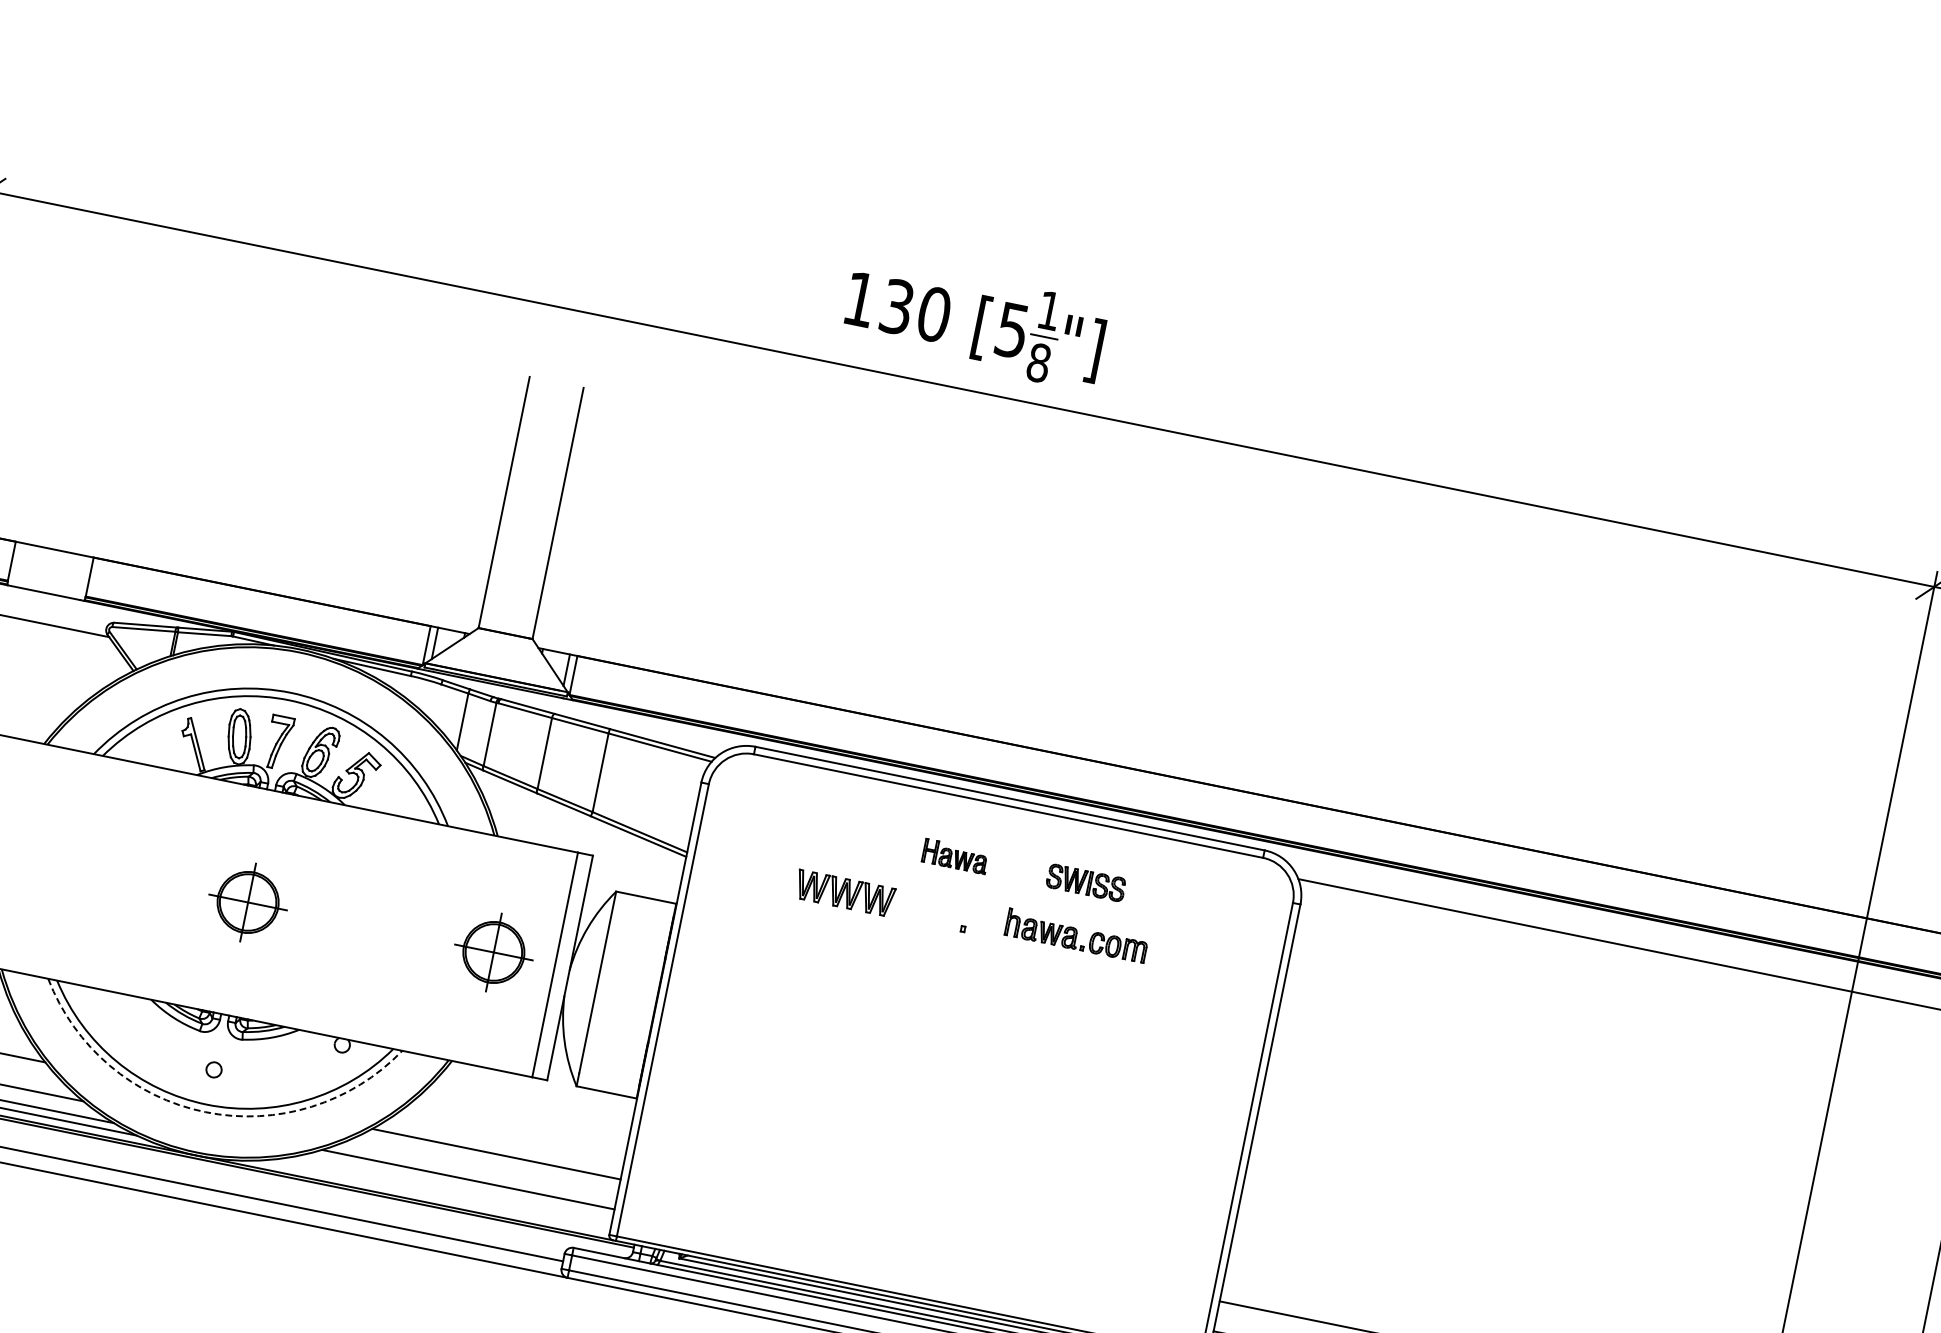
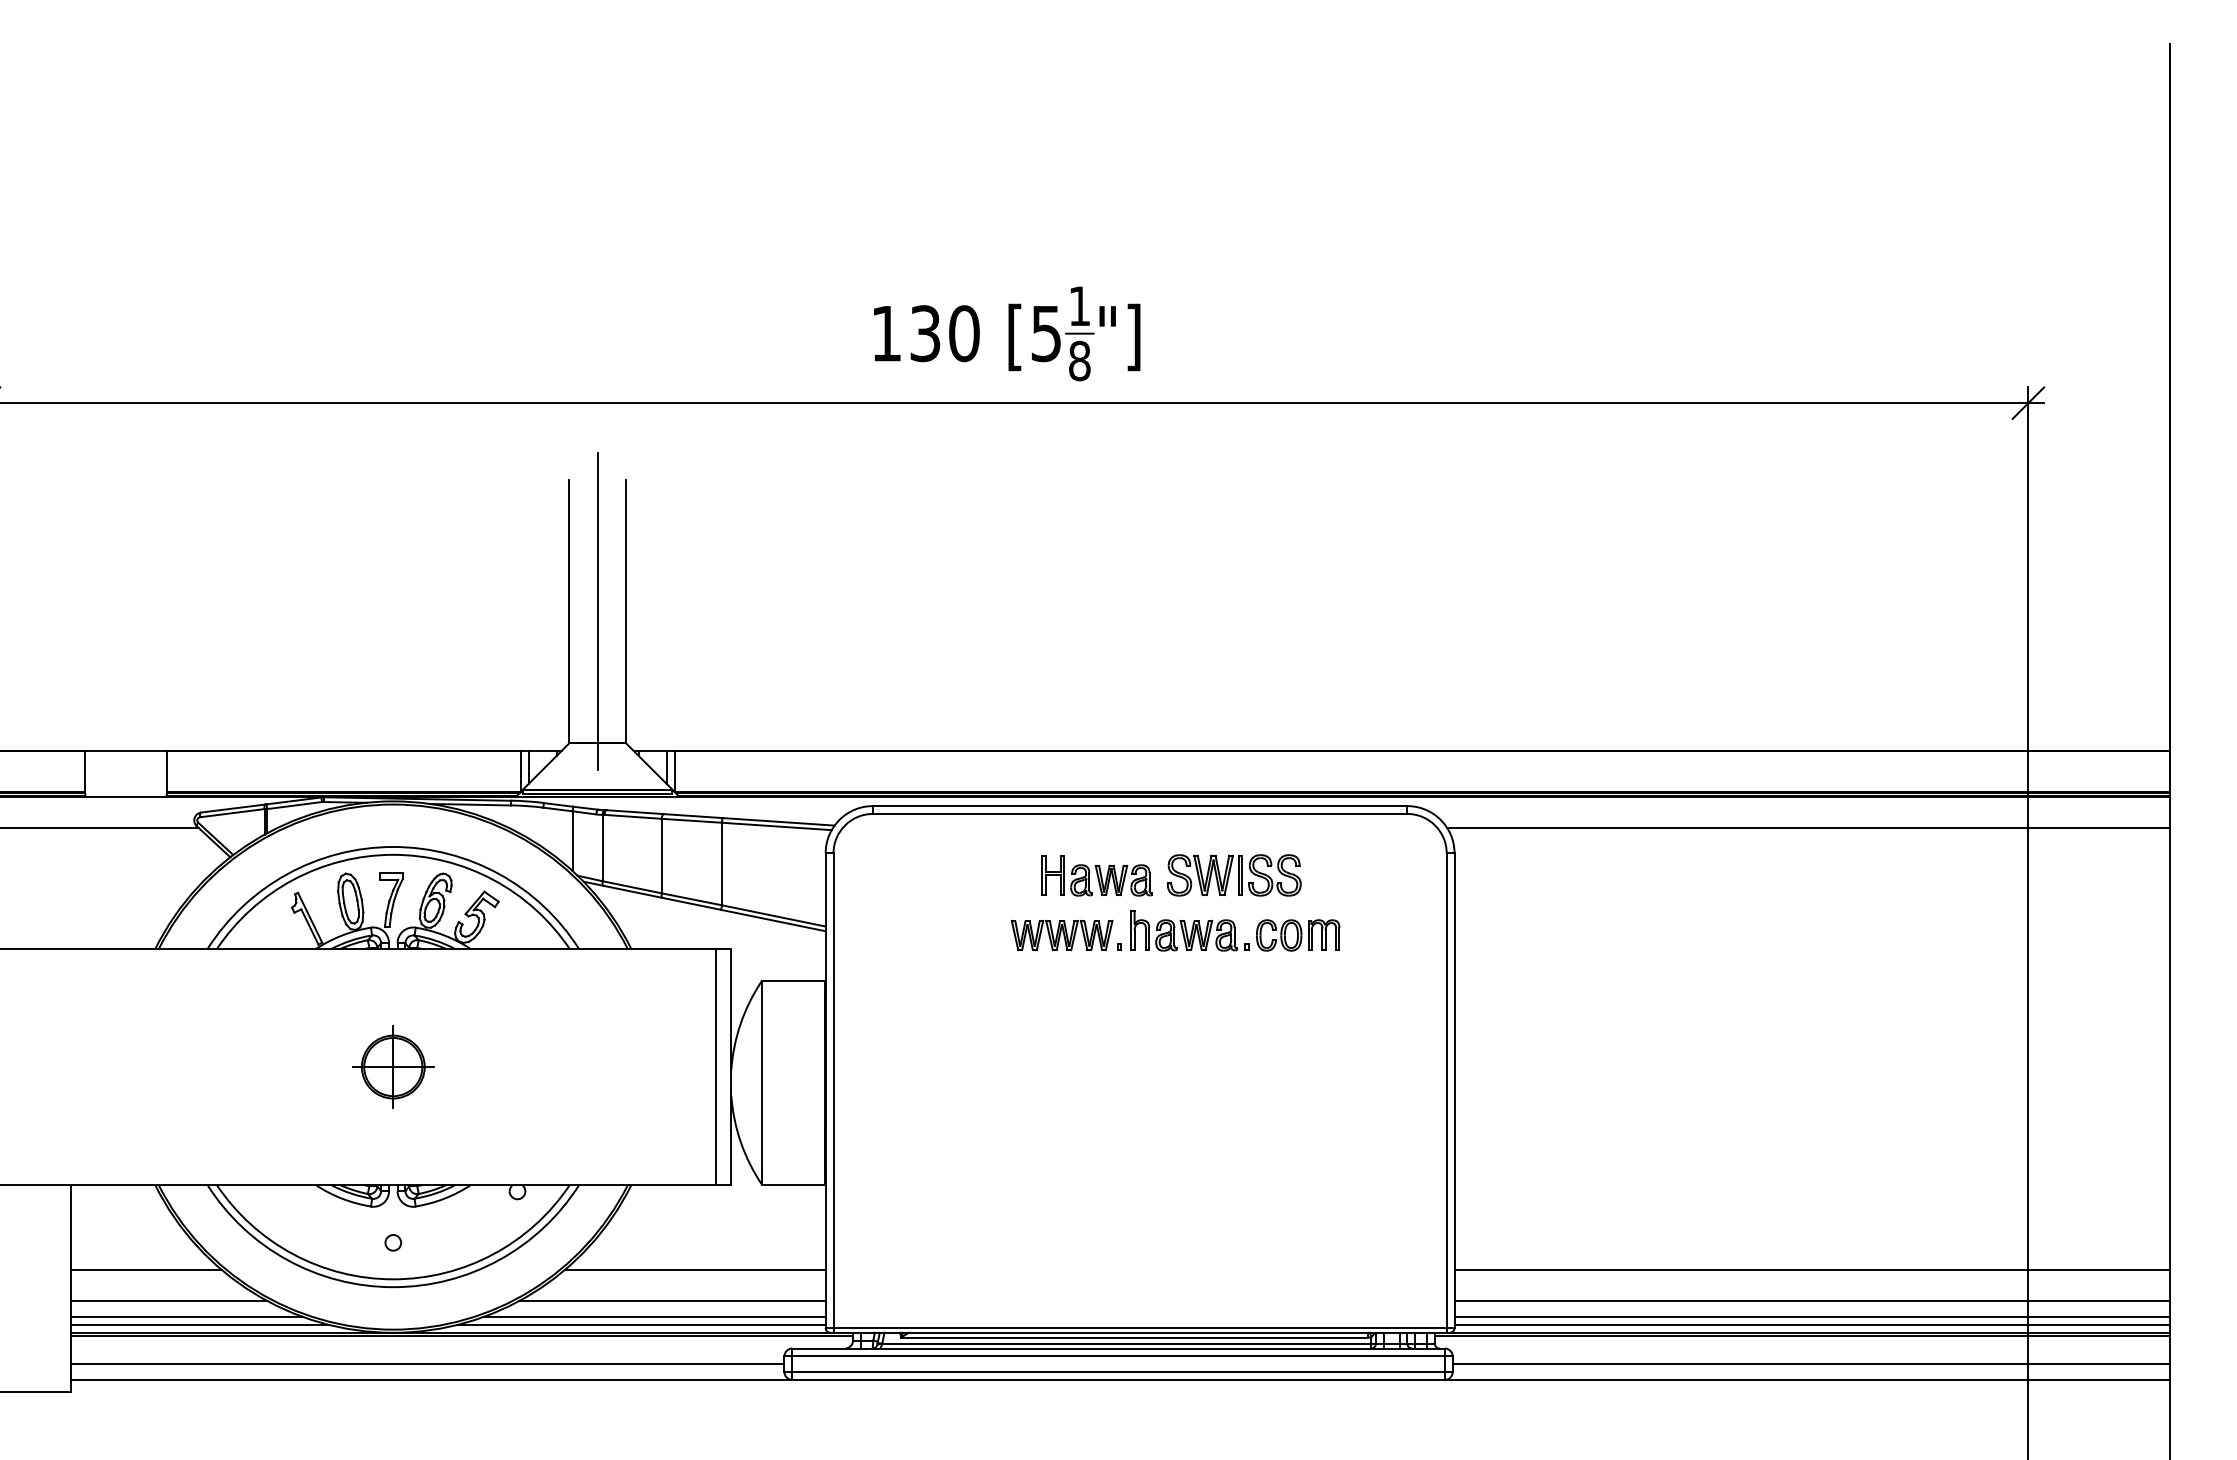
line: (530, 508) -> (597, 611), added
part: (955, 856) -> (1096, 875), size x1.67
part: (1085, 882) -> (1233, 875), size x1.67
part: (844, 893) -> (1061, 935), moved
part: (1076, 935) -> (1235, 930), size x1.43
part: (494, 951) -> (651, 1066), removed
arc: (205, 1112) -> (393, 1287), dashed -> solid
line: (448, 1191) -> (654, 1317), added
line: (434, 1195) -> (641, 1324), added

